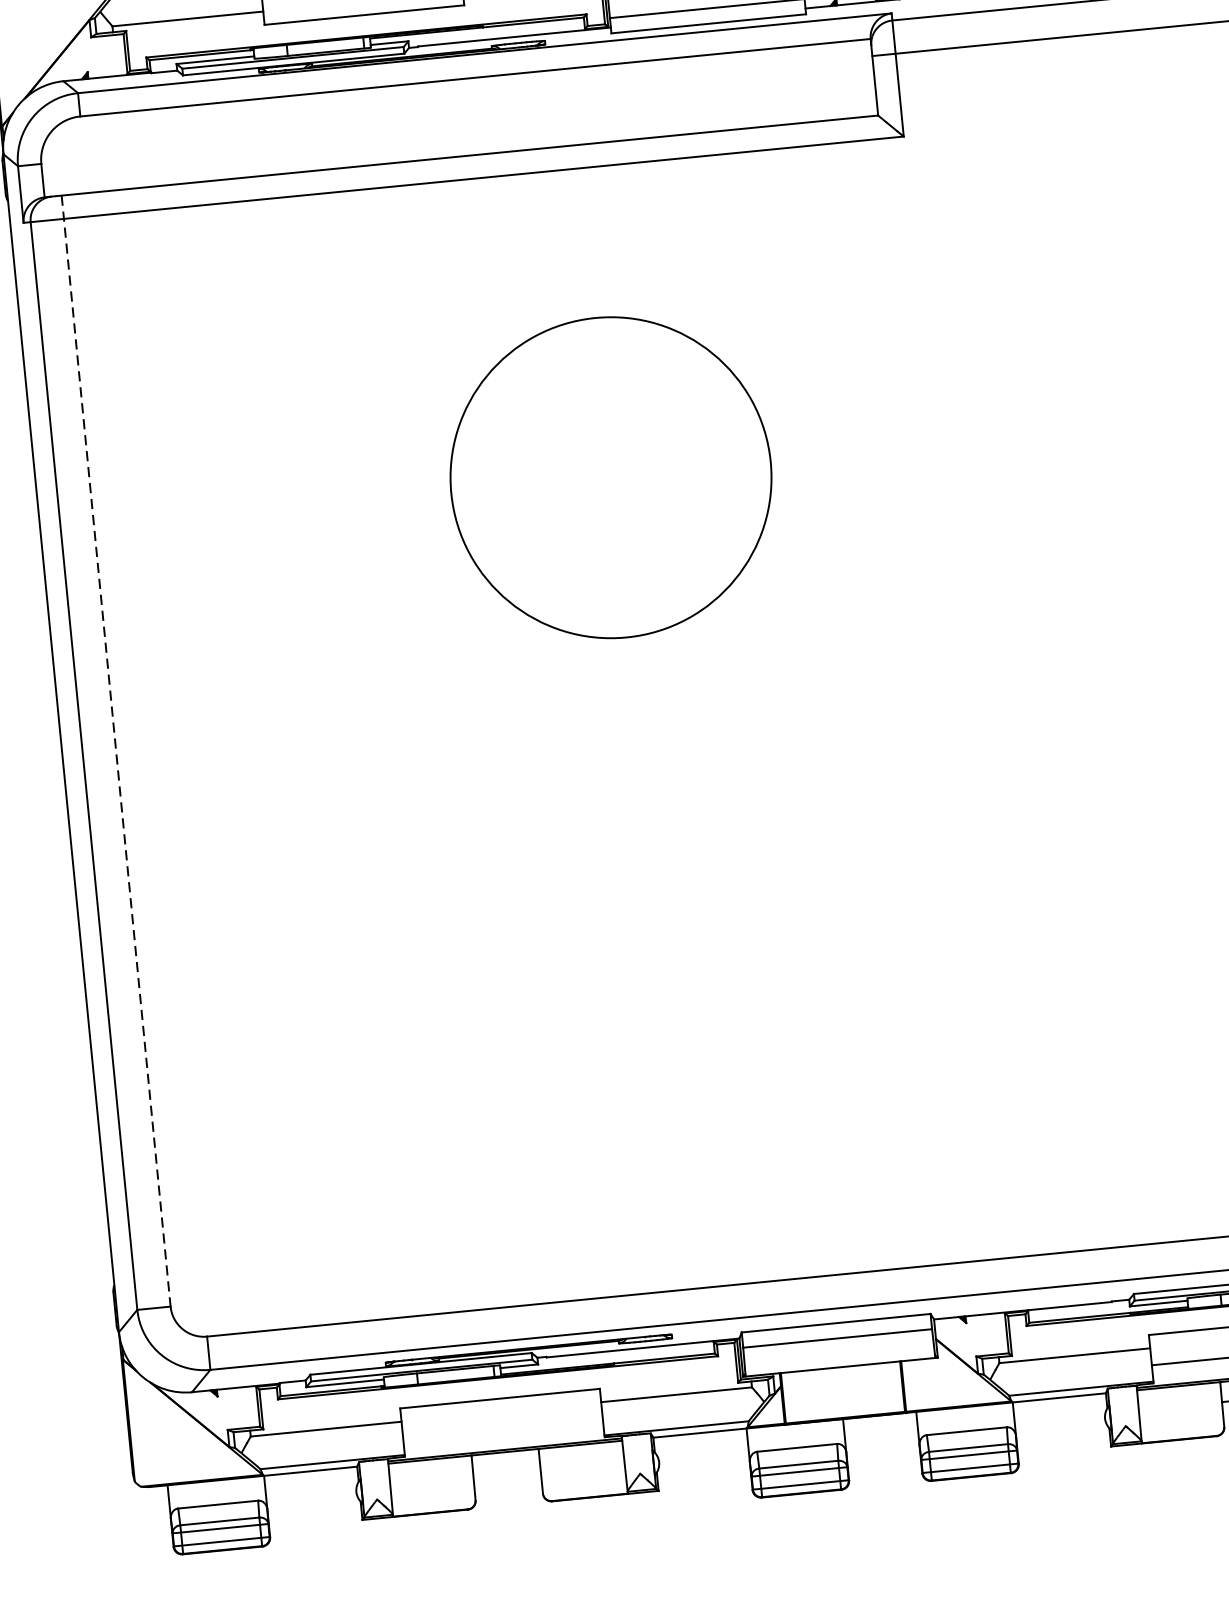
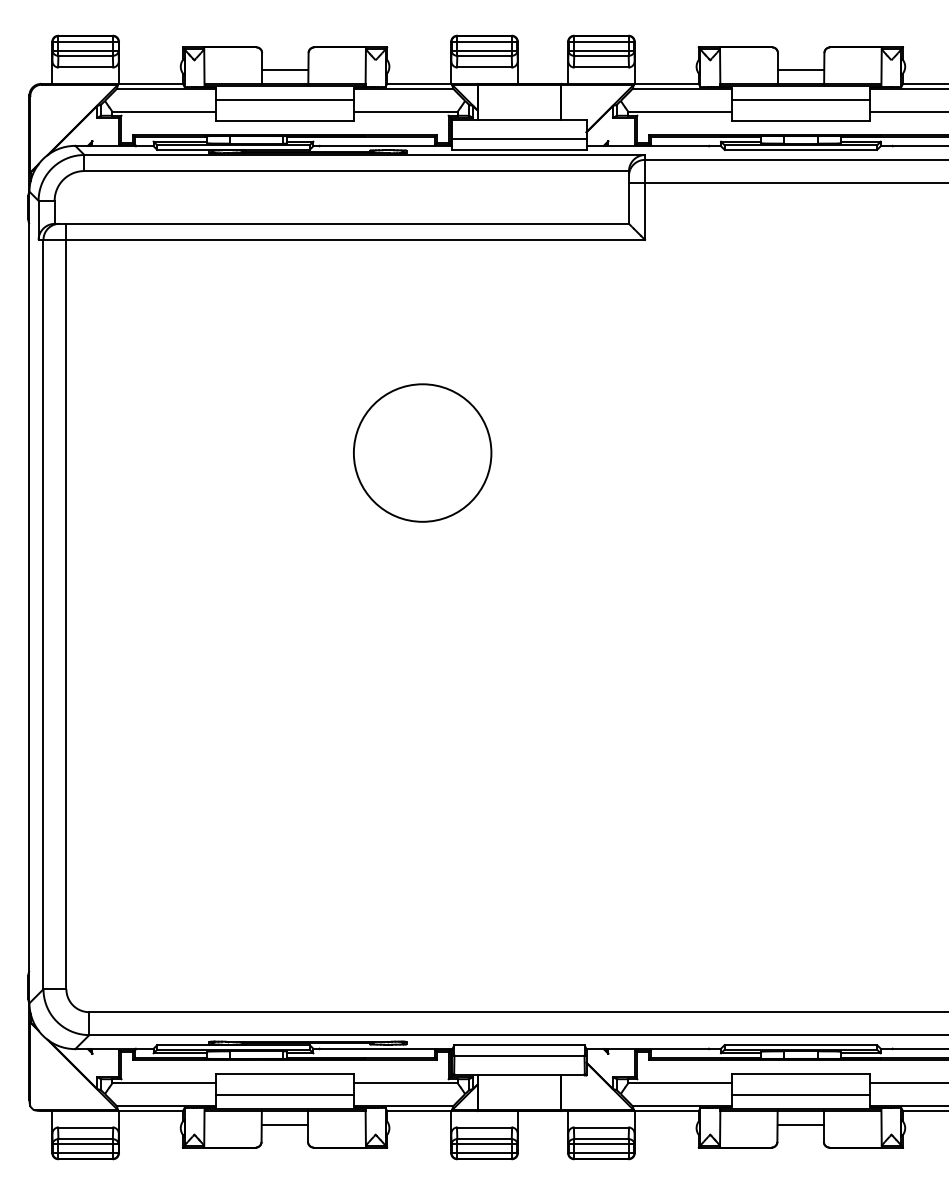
circle: (611, 476) -> (422, 452), size x0.62
line: (116, 751) -> (66, 606), dashed -> solid
line: (502, 1428) -> (284, 1094), added
line: (506, 1471) -> (284, 1124), added

